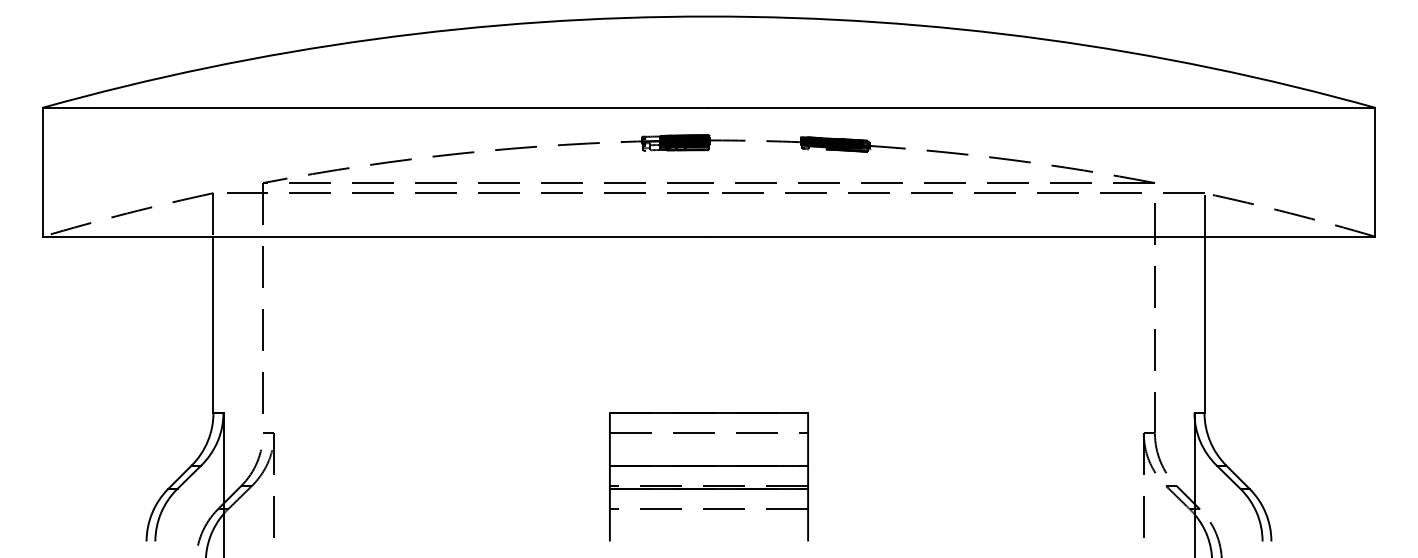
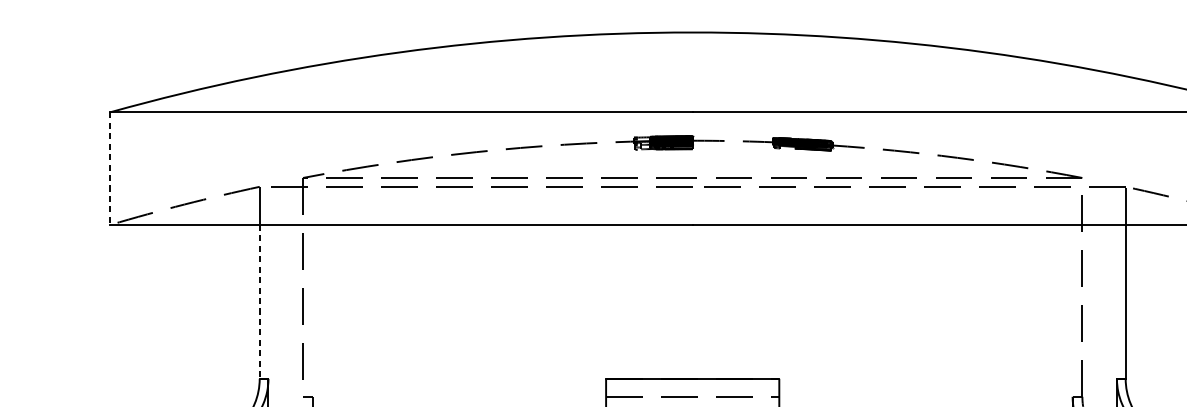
line: (42, 172) -> (110, 168), solid -> dashed
line: (213, 325) -> (259, 302), solid -> dashed

